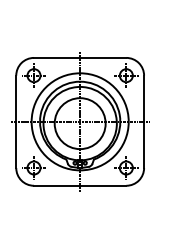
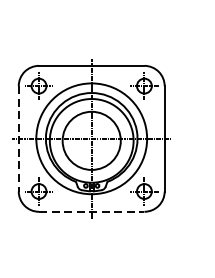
line: (16, 122) -> (19, 139), solid -> dashed
line: (80, 185) -> (92, 211), solid -> dashed

